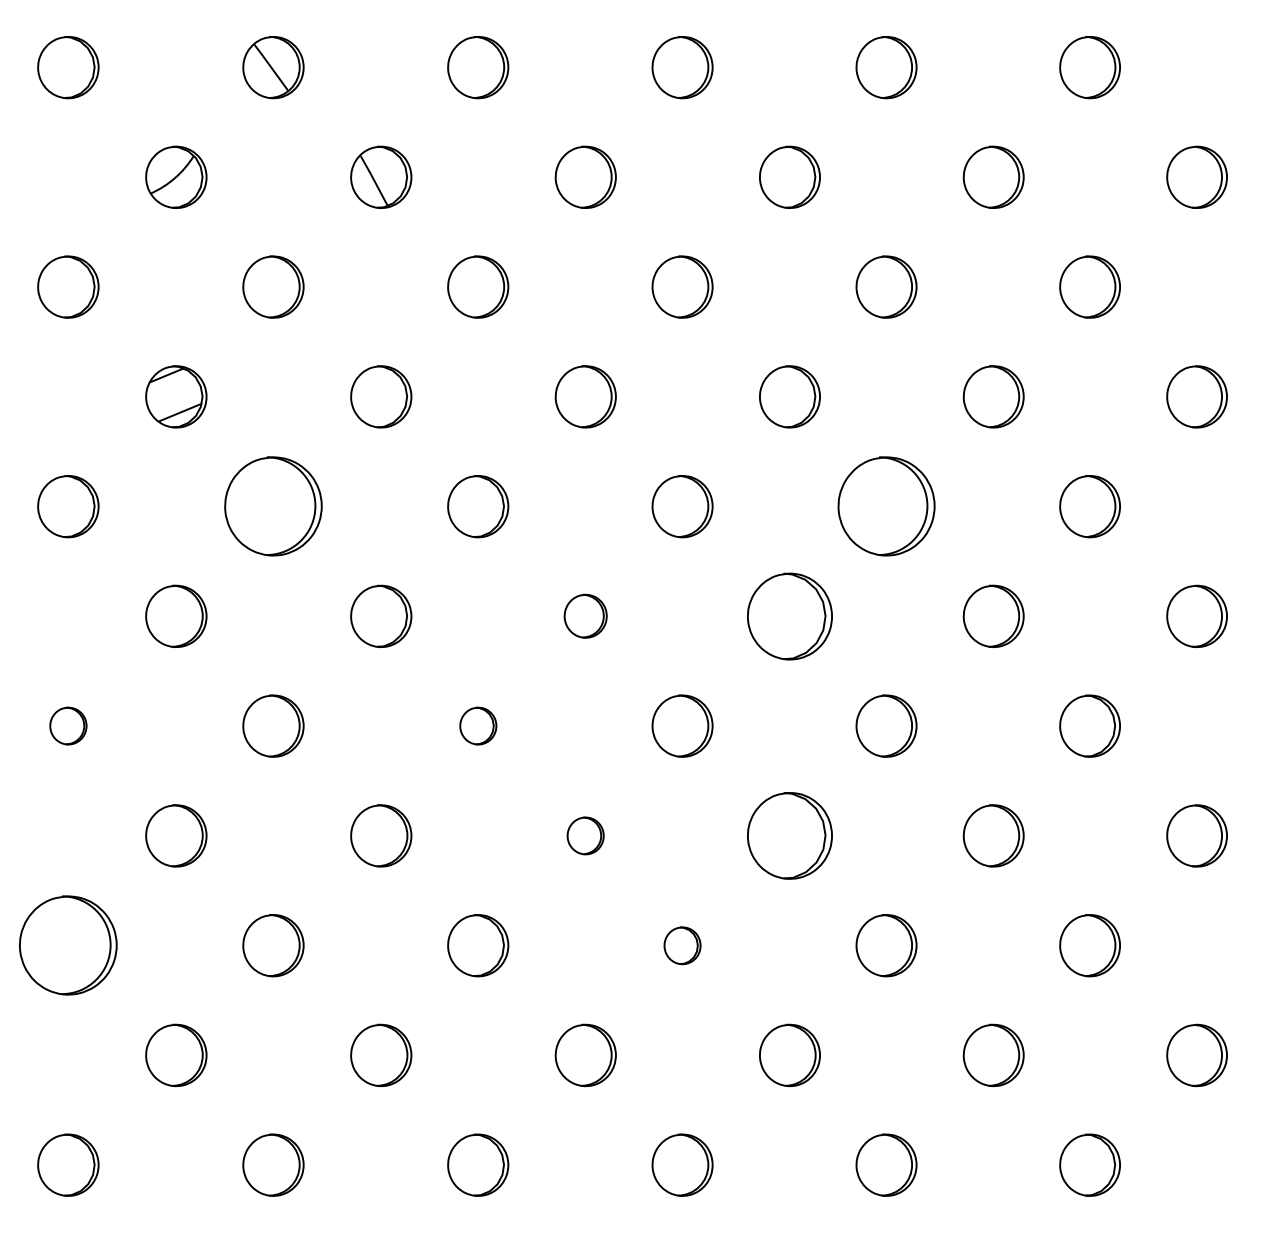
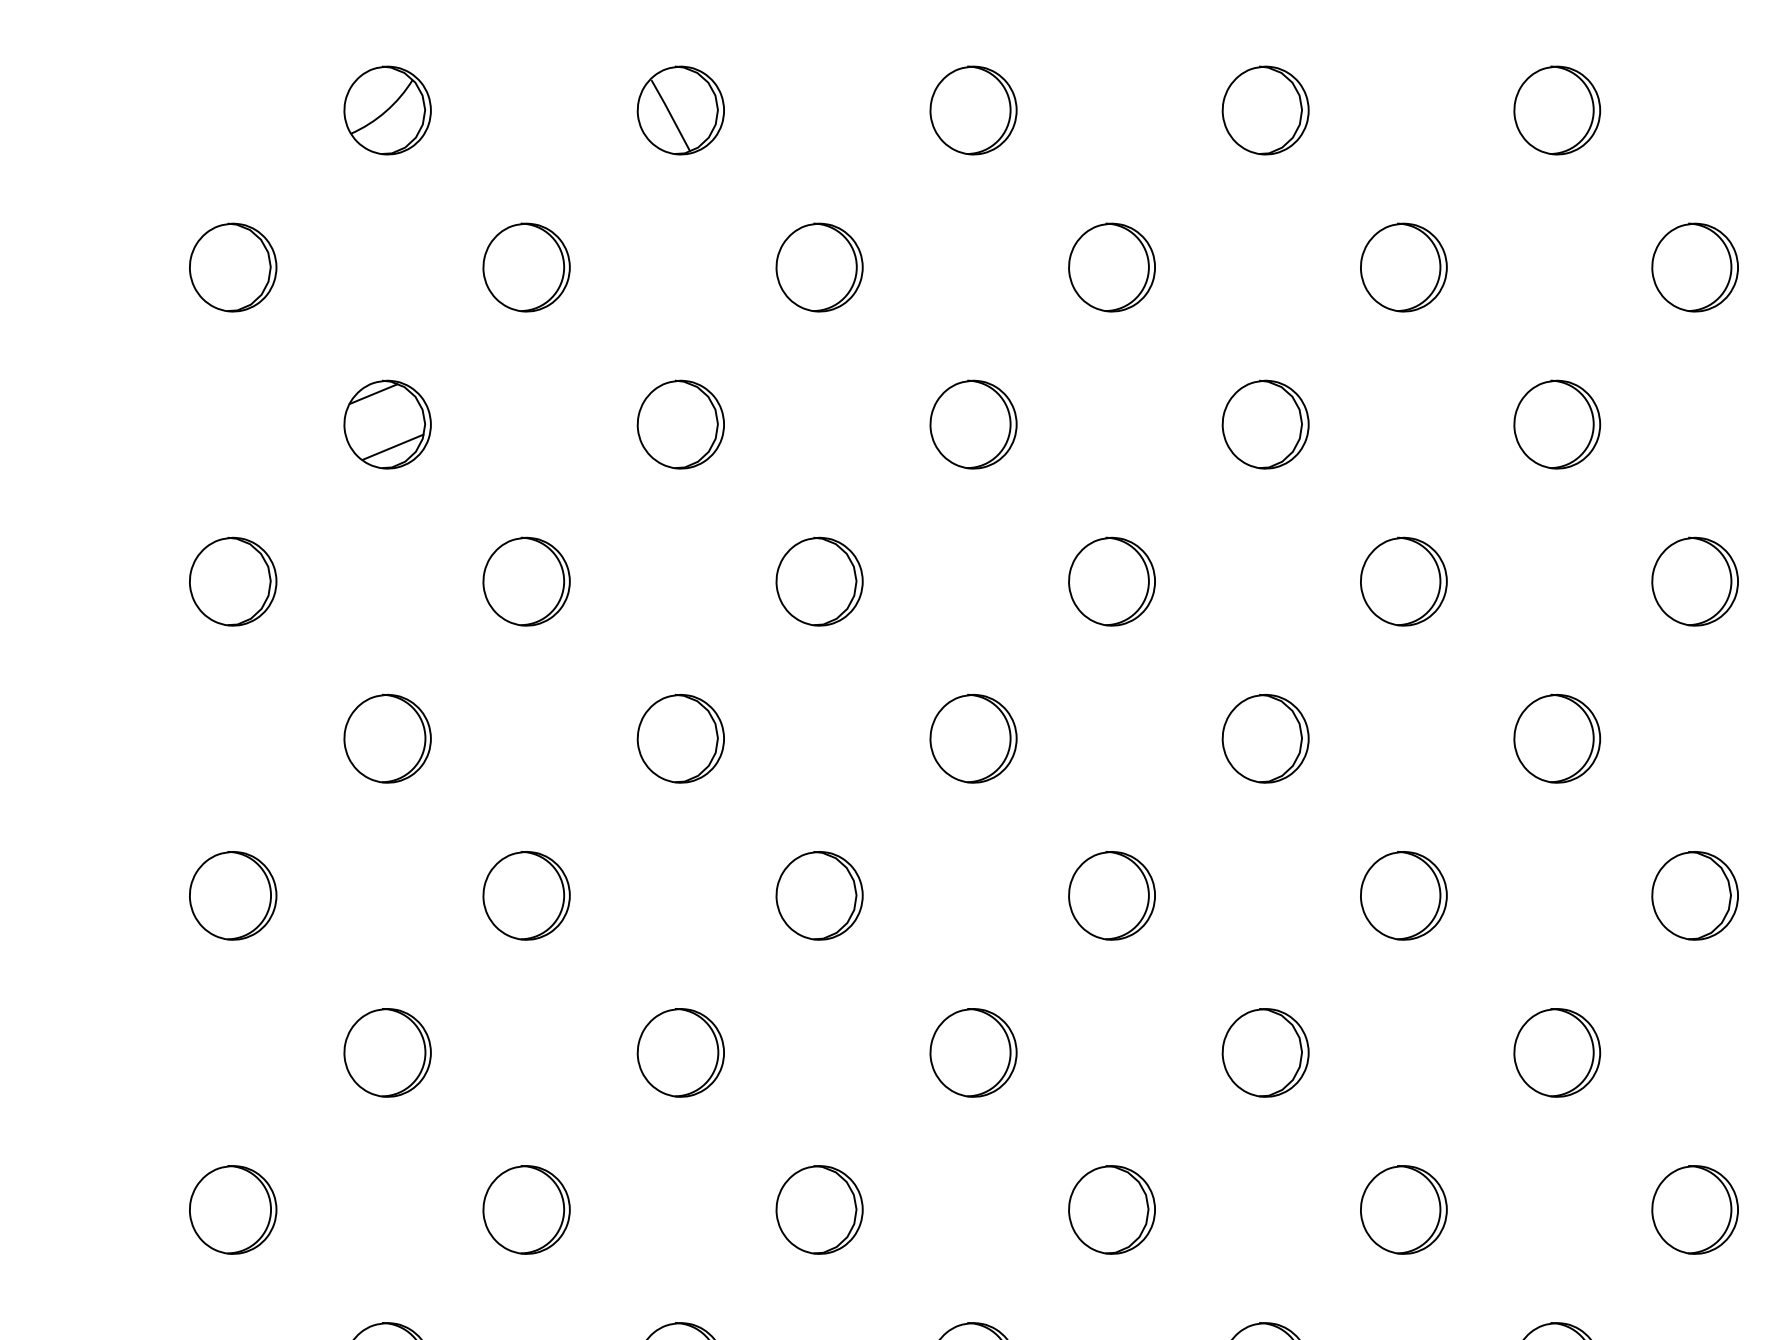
part: (273, 506) -> (526, 581), size x0.62
part: (886, 506) -> (1403, 581), size x0.62
part: (585, 615) -> (973, 737), size x1.43
part: (789, 615) -> (1265, 737), size x0.71
part: (68, 725) -> (233, 894), size x1.67
part: (478, 725) -> (820, 894), size x1.67
part: (585, 835) -> (973, 1052), size x1.67
part: (789, 835) -> (1265, 1052), size x0.71
part: (68, 945) -> (233, 1209), size x0.62
part: (682, 945) -> (1111, 1209), size x1.67

